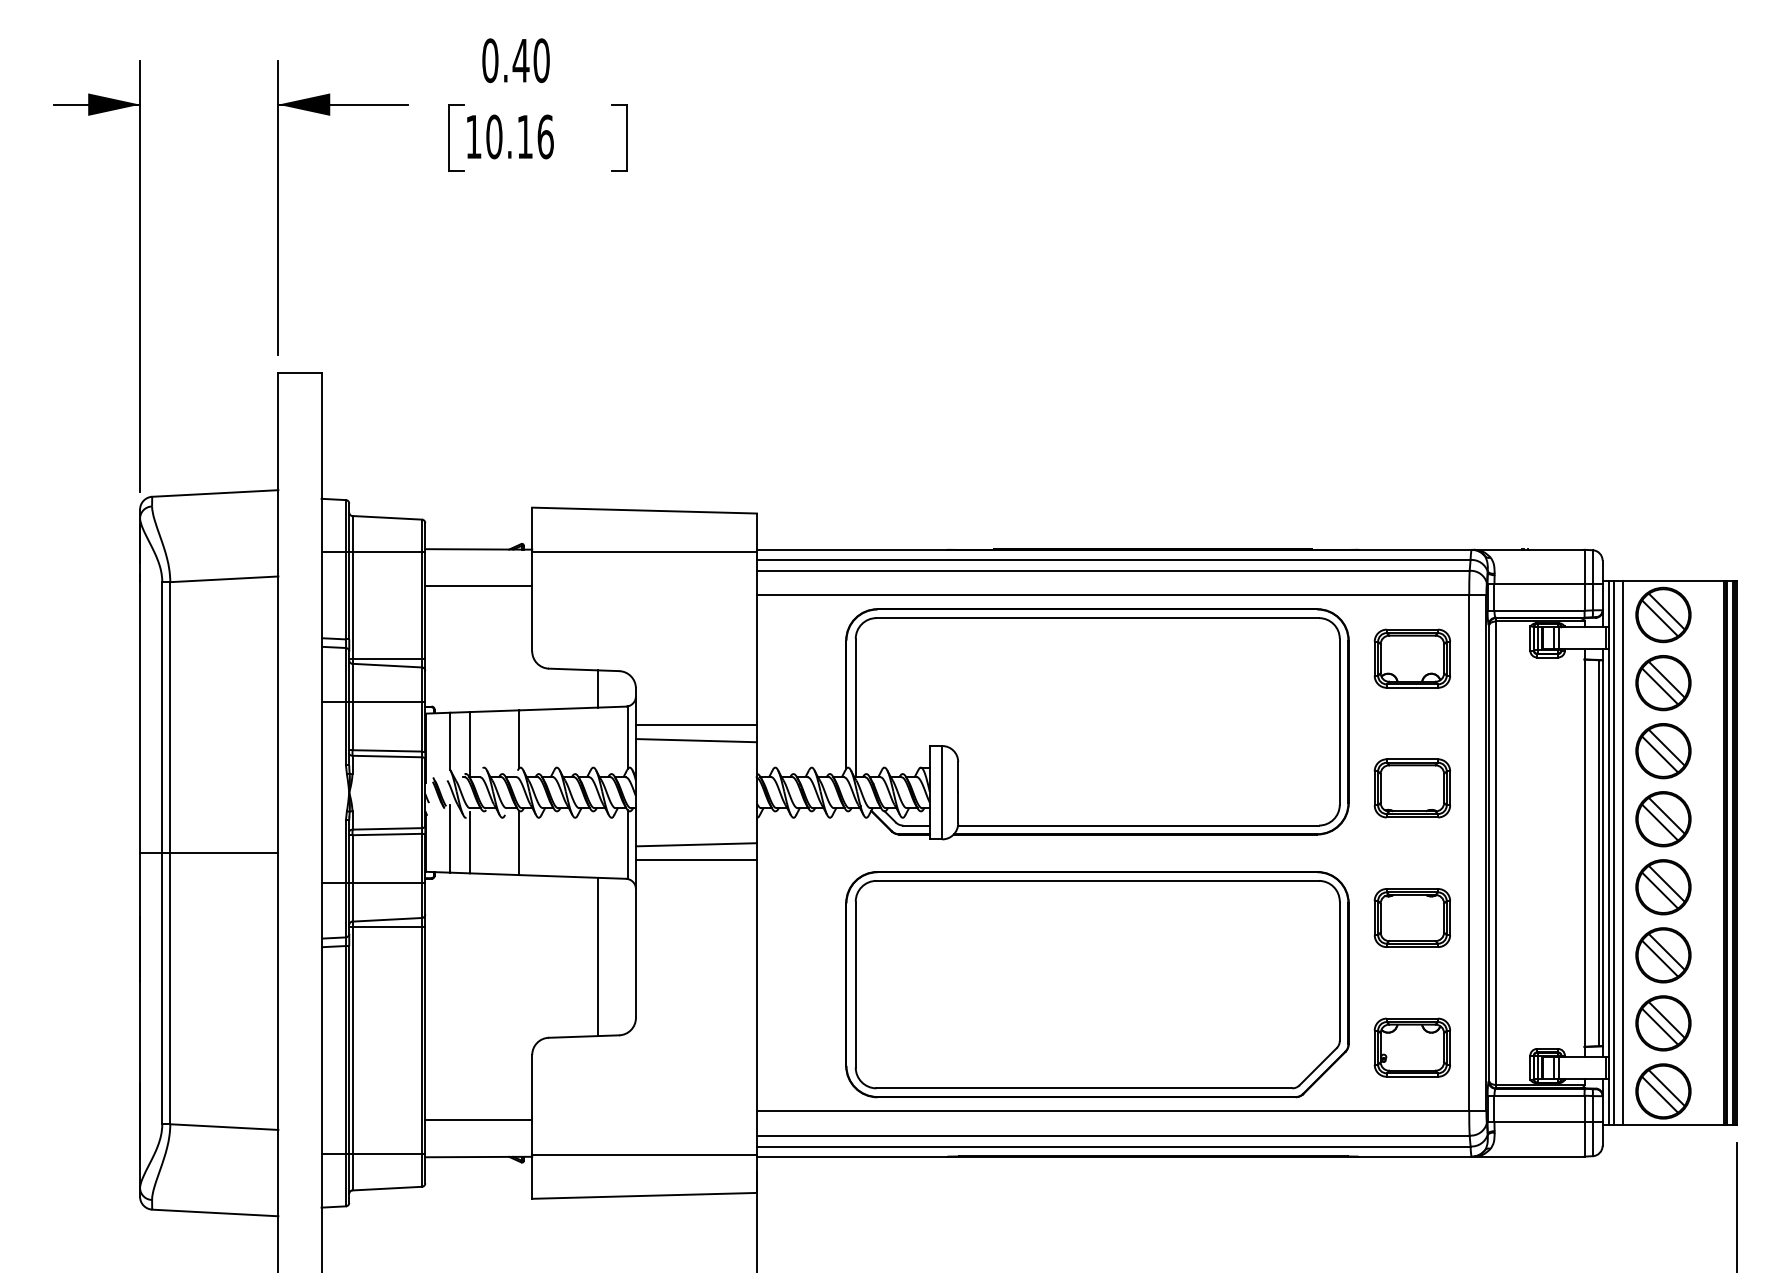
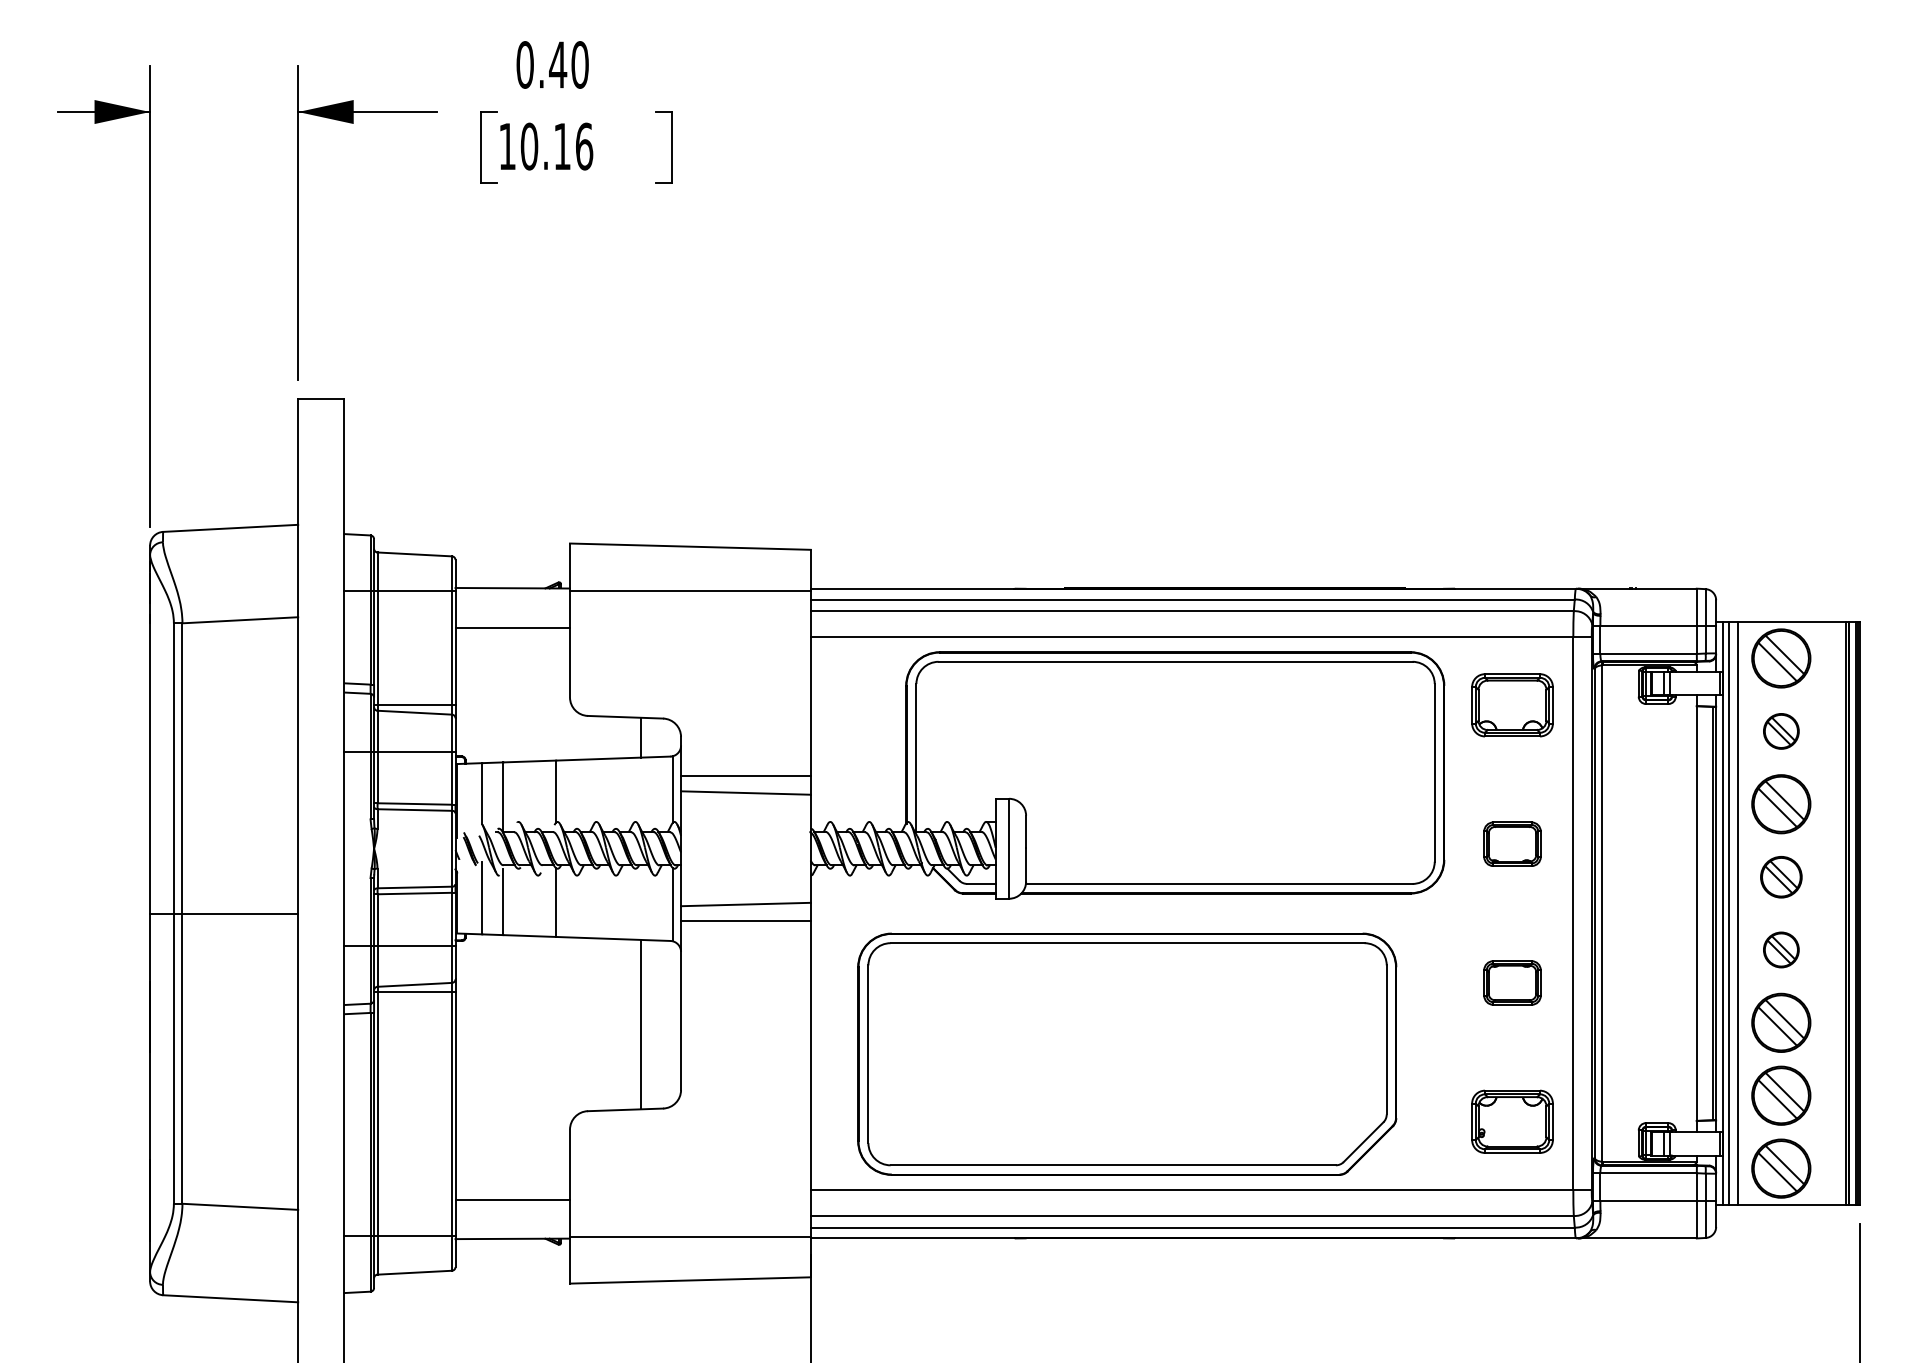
part: (1663, 683) -> (1781, 731), size x0.6
part: (1412, 788) -> (1512, 844), size x0.7
part: (1663, 819) -> (1781, 877), size x0.7
part: (1663, 886) -> (1781, 949), size x0.6
part: (1412, 917) -> (1512, 982), size x0.7
part: (1097, 983) -> (1127, 1053), moved

